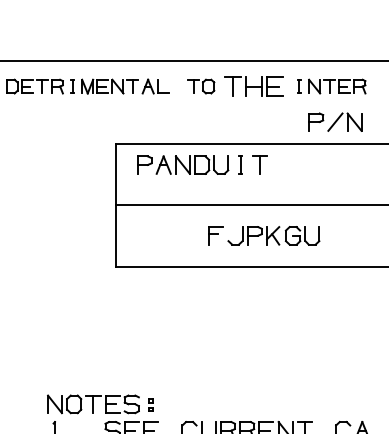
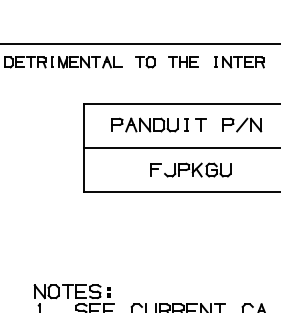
part: (254, 85) -> (183, 61), size x0.71
part: (335, 121) -> (242, 124), moved
part: (201, 164) -> (158, 124), moved

